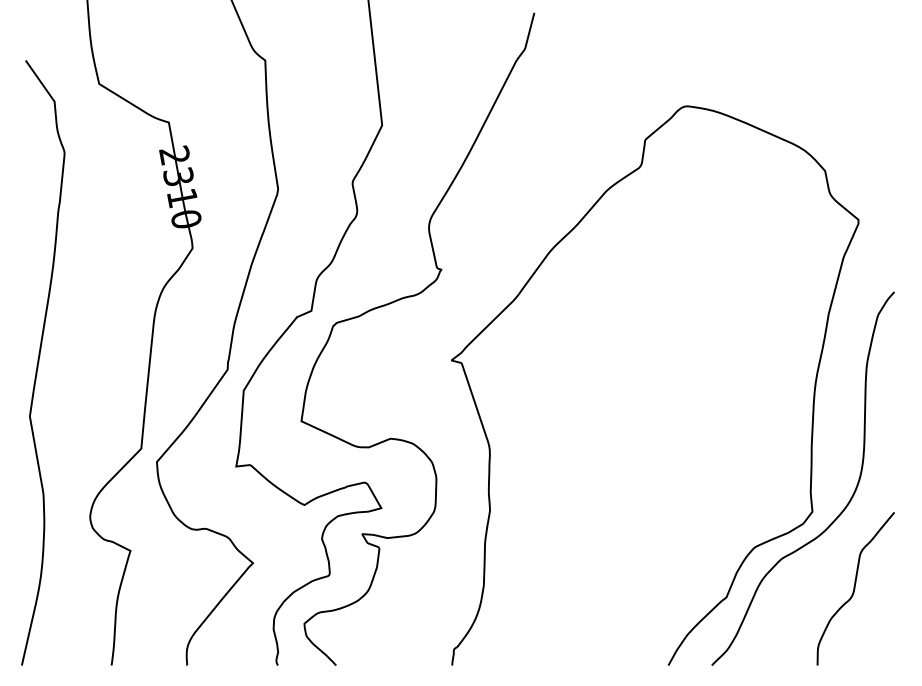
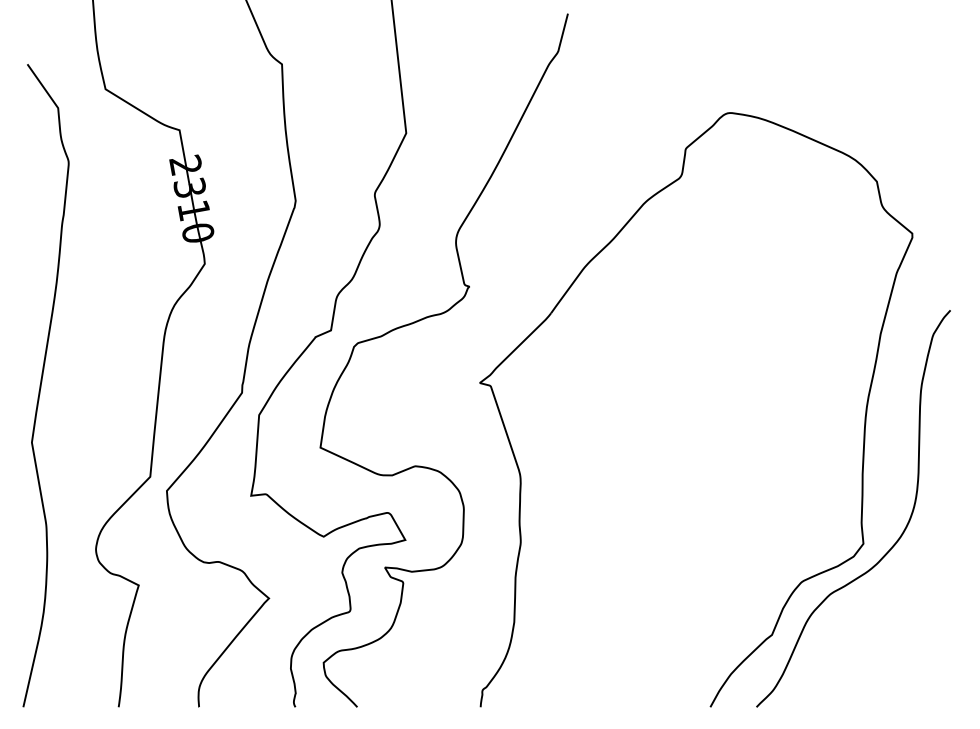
curve: (855, 587) -> (909, 624), removed

